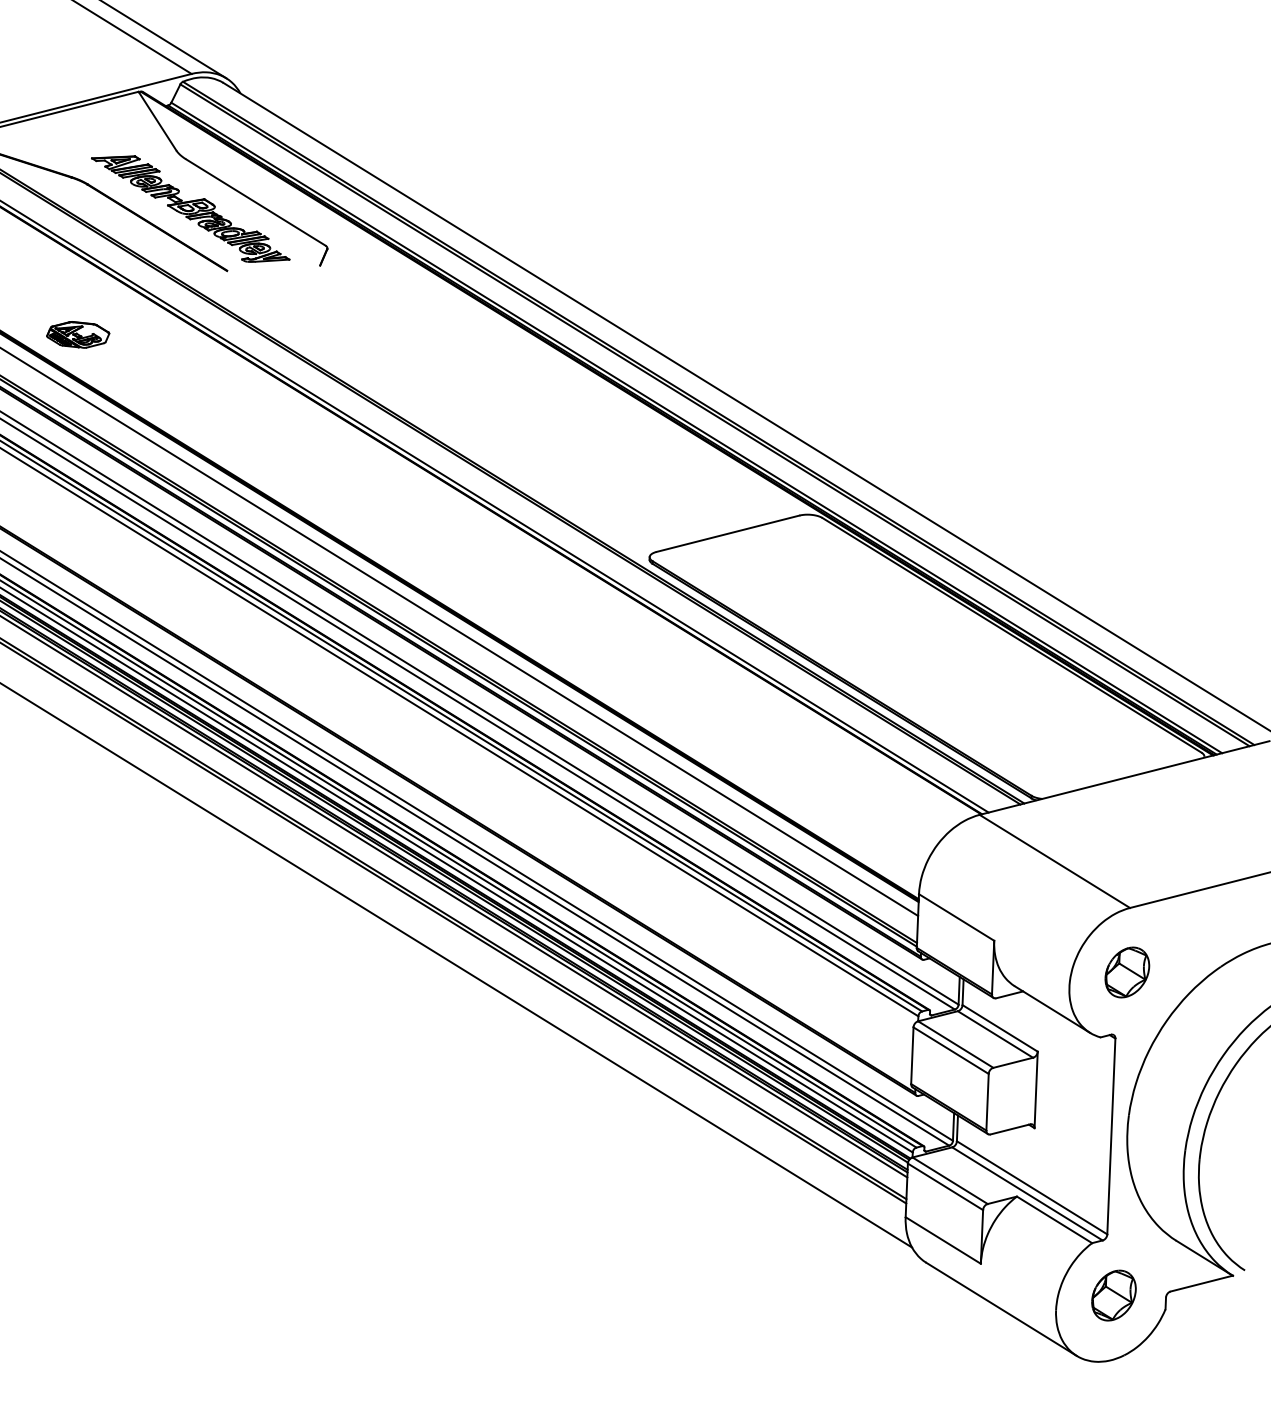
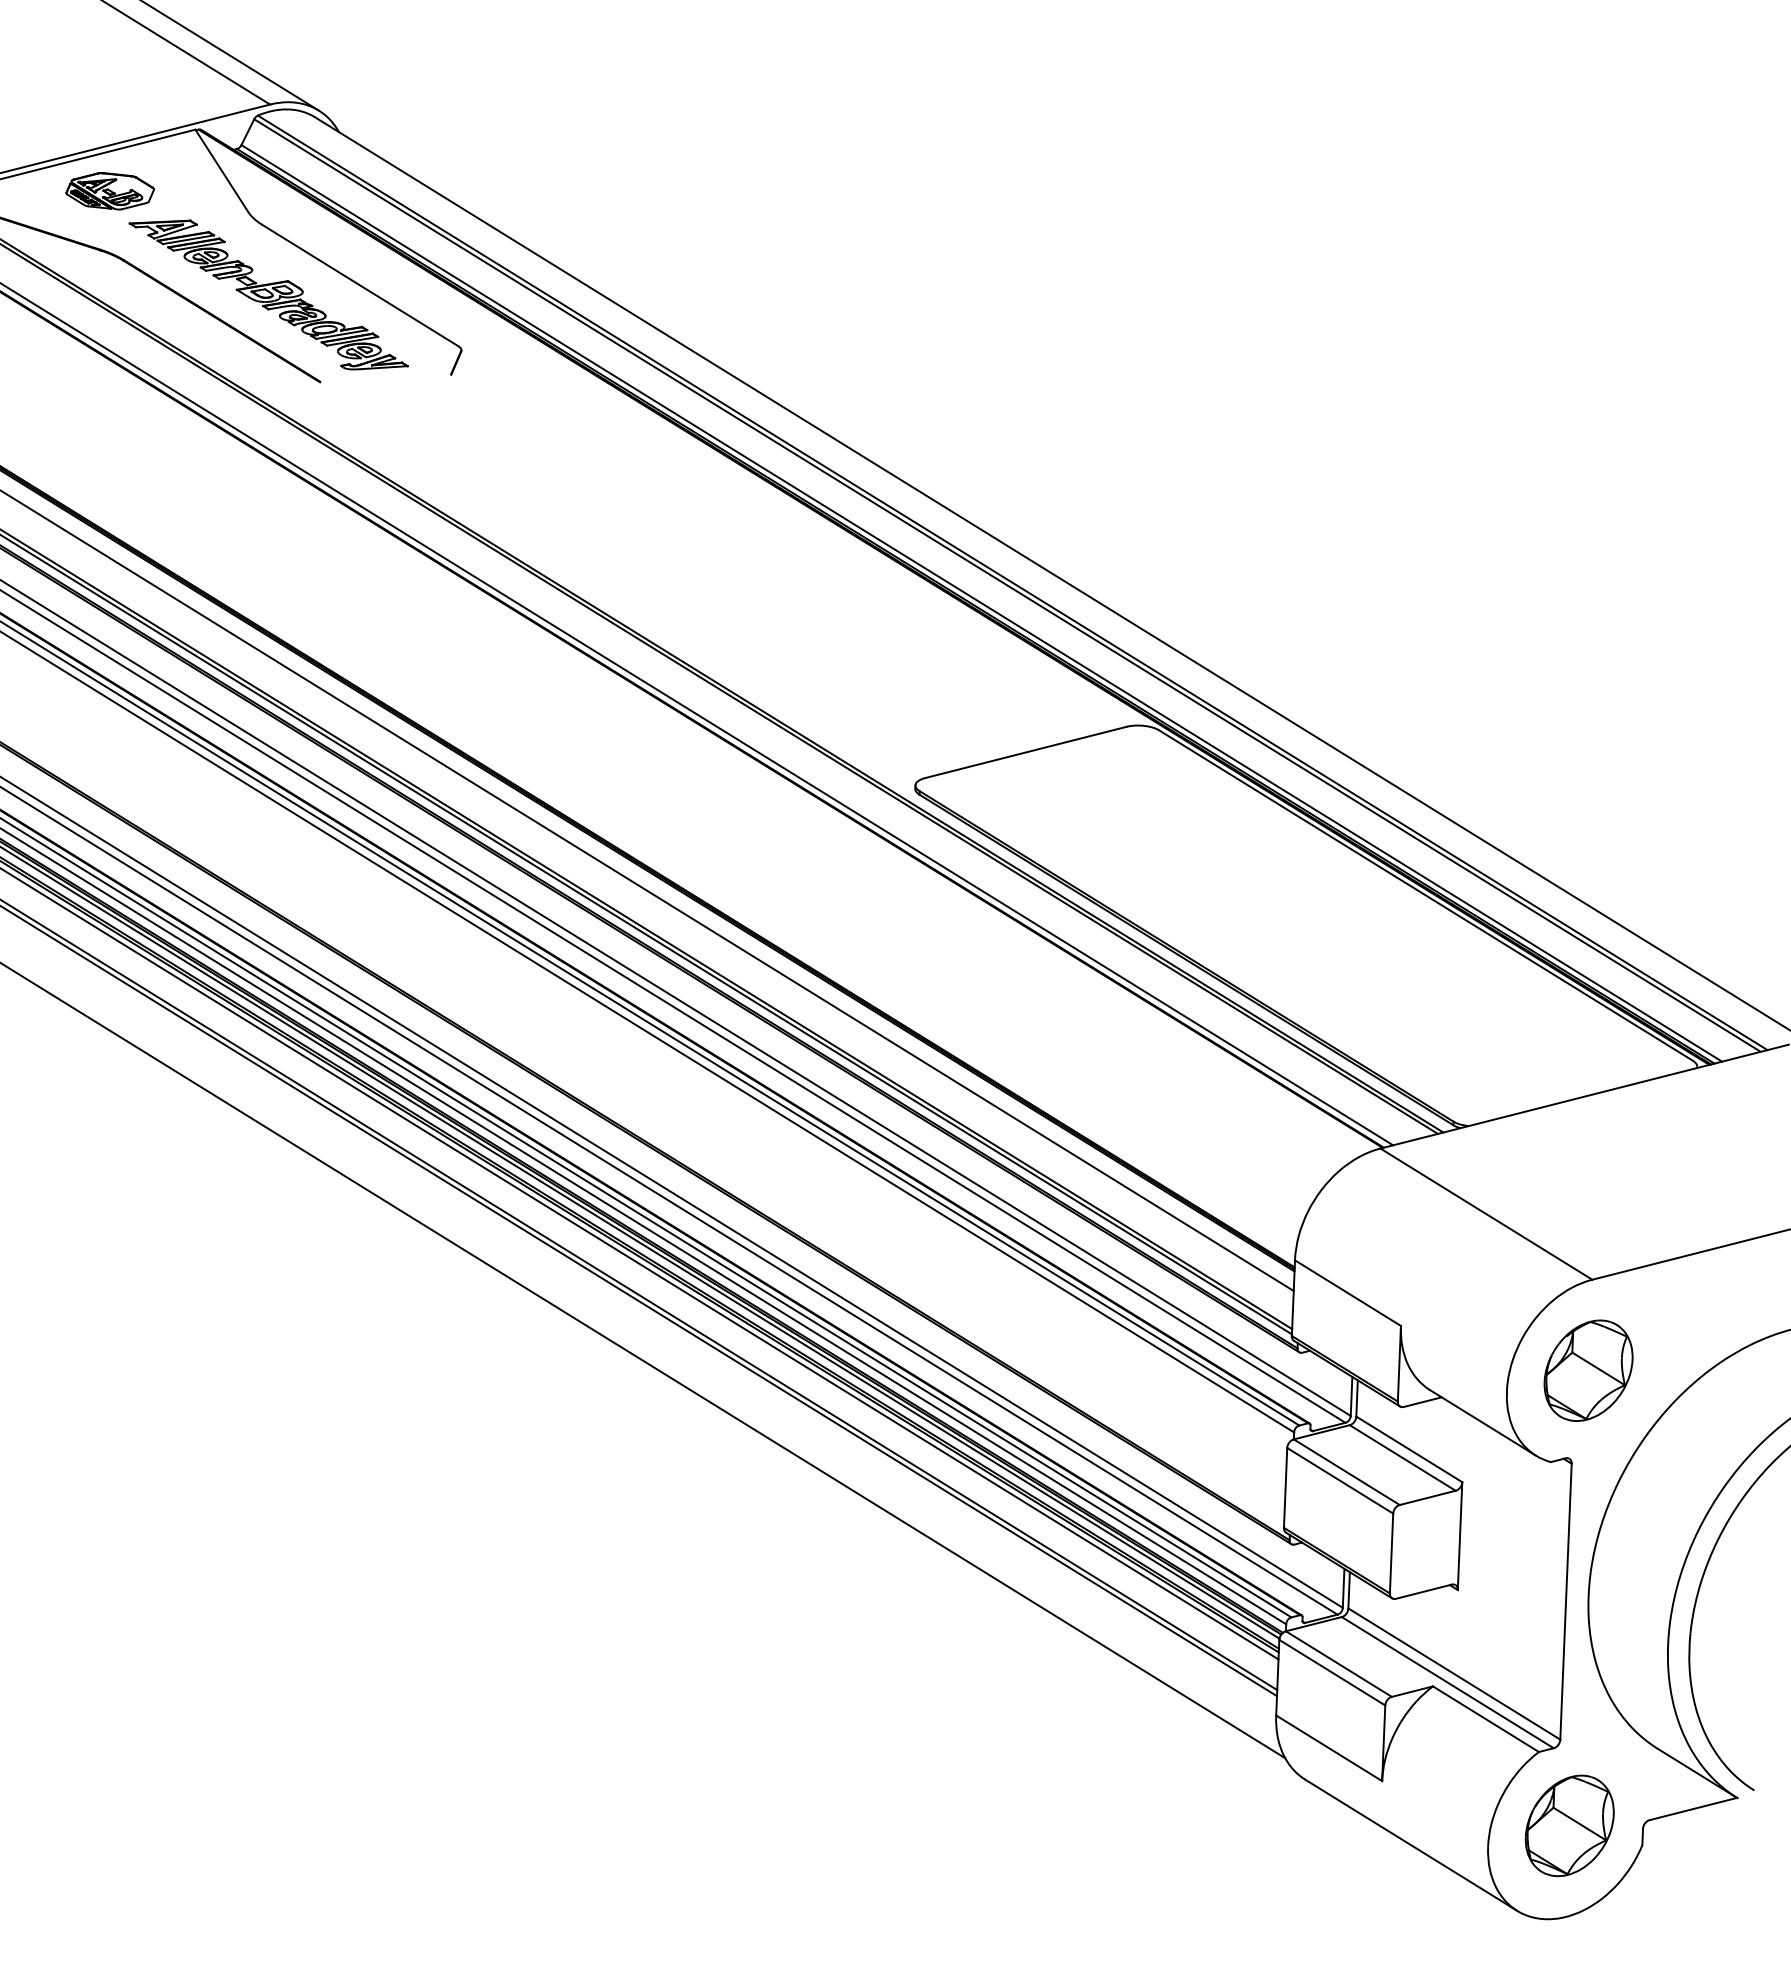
part: (77, 335) -> (109, 191), moved
part: (1127, 972) -> (1588, 1370), size x1.43
part: (1113, 1295) -> (1569, 1825), size x1.43

